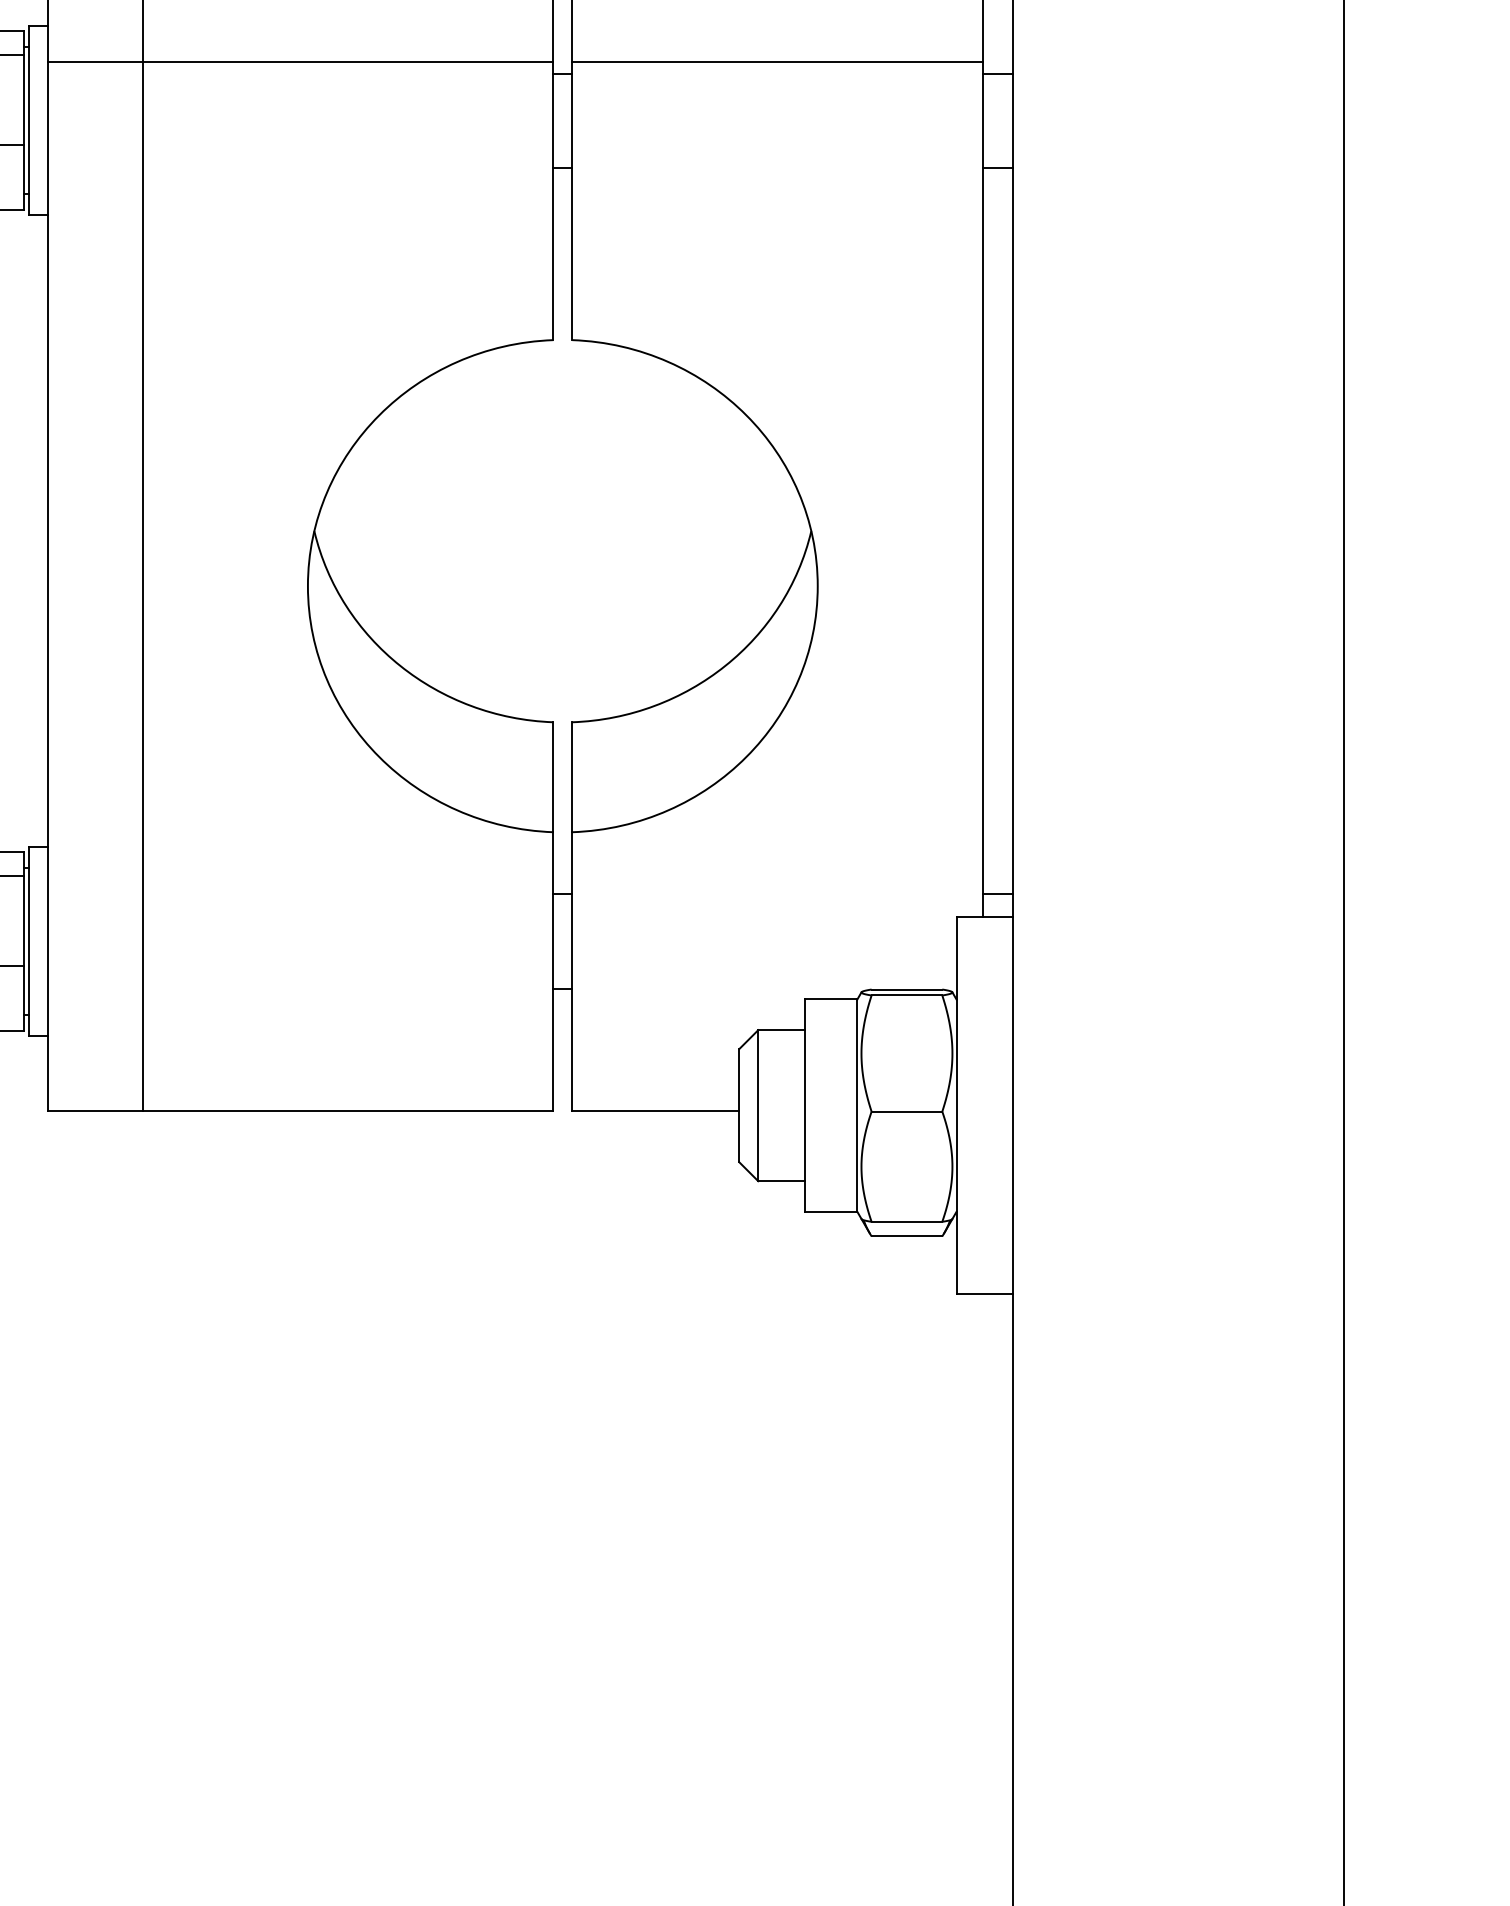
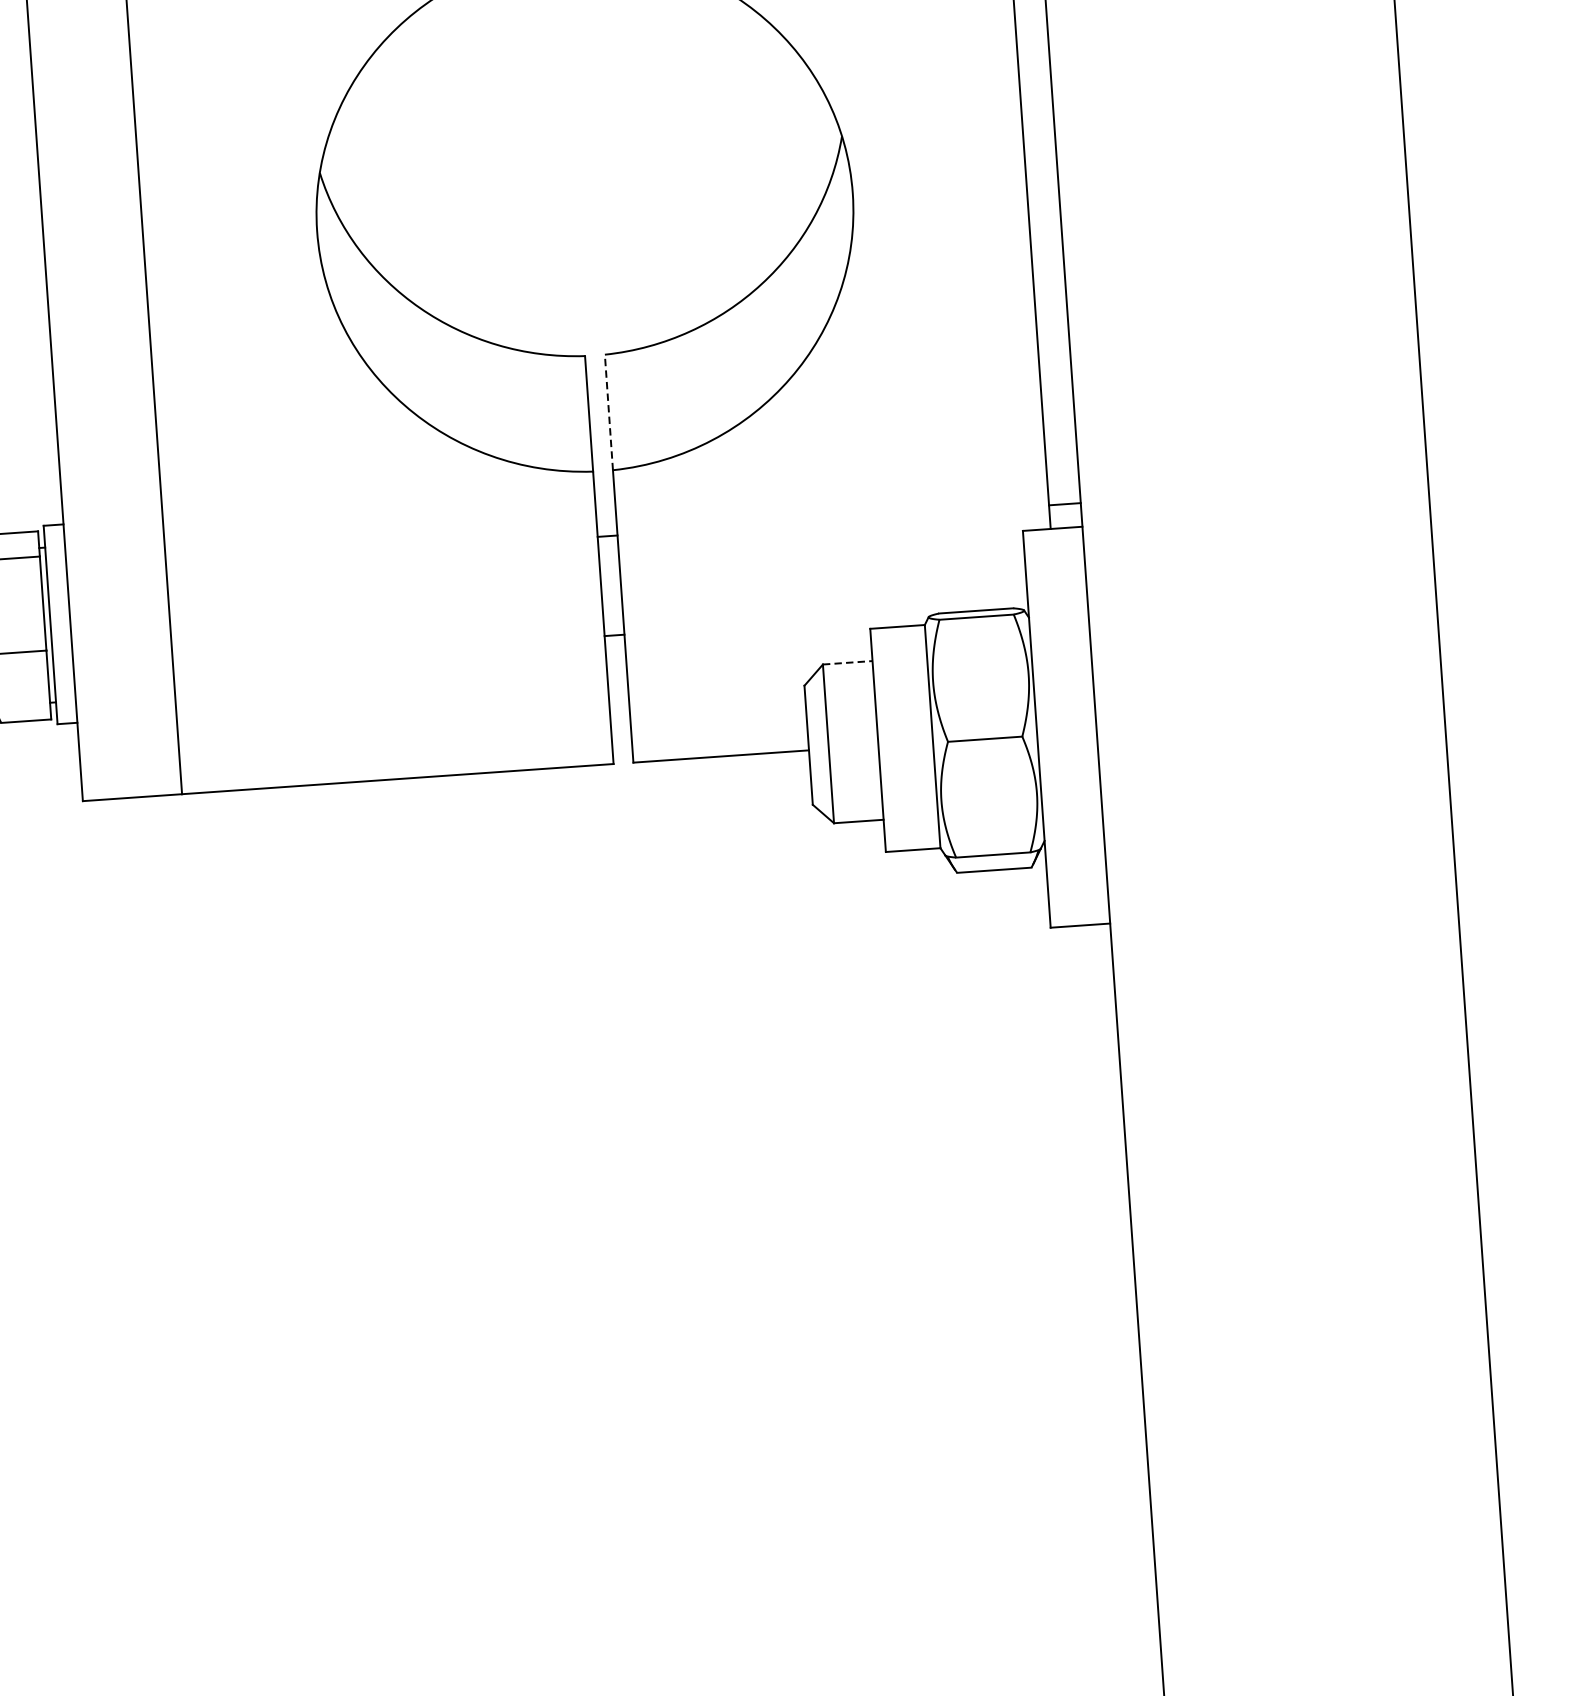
line: (572, 777) -> (609, 412), solid -> dashed
line: (781, 1030) -> (847, 663), solid -> dashed

